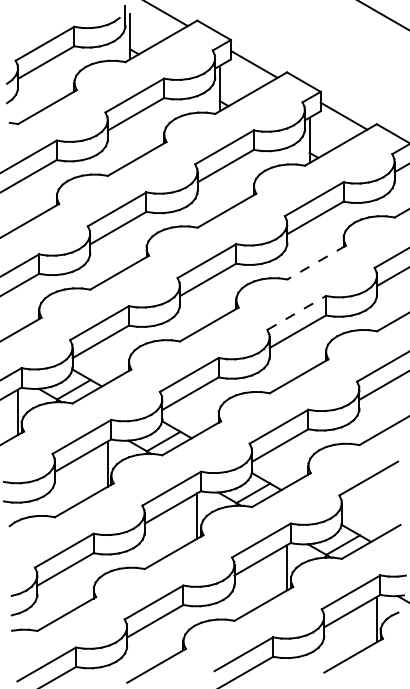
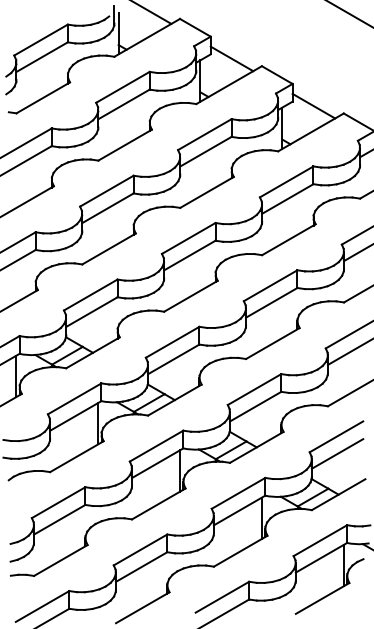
line: (316, 262) -> (288, 239), dashed -> solid
line: (296, 312) -> (270, 285), dashed -> solid
line: (369, 496) -> (337, 453), added

